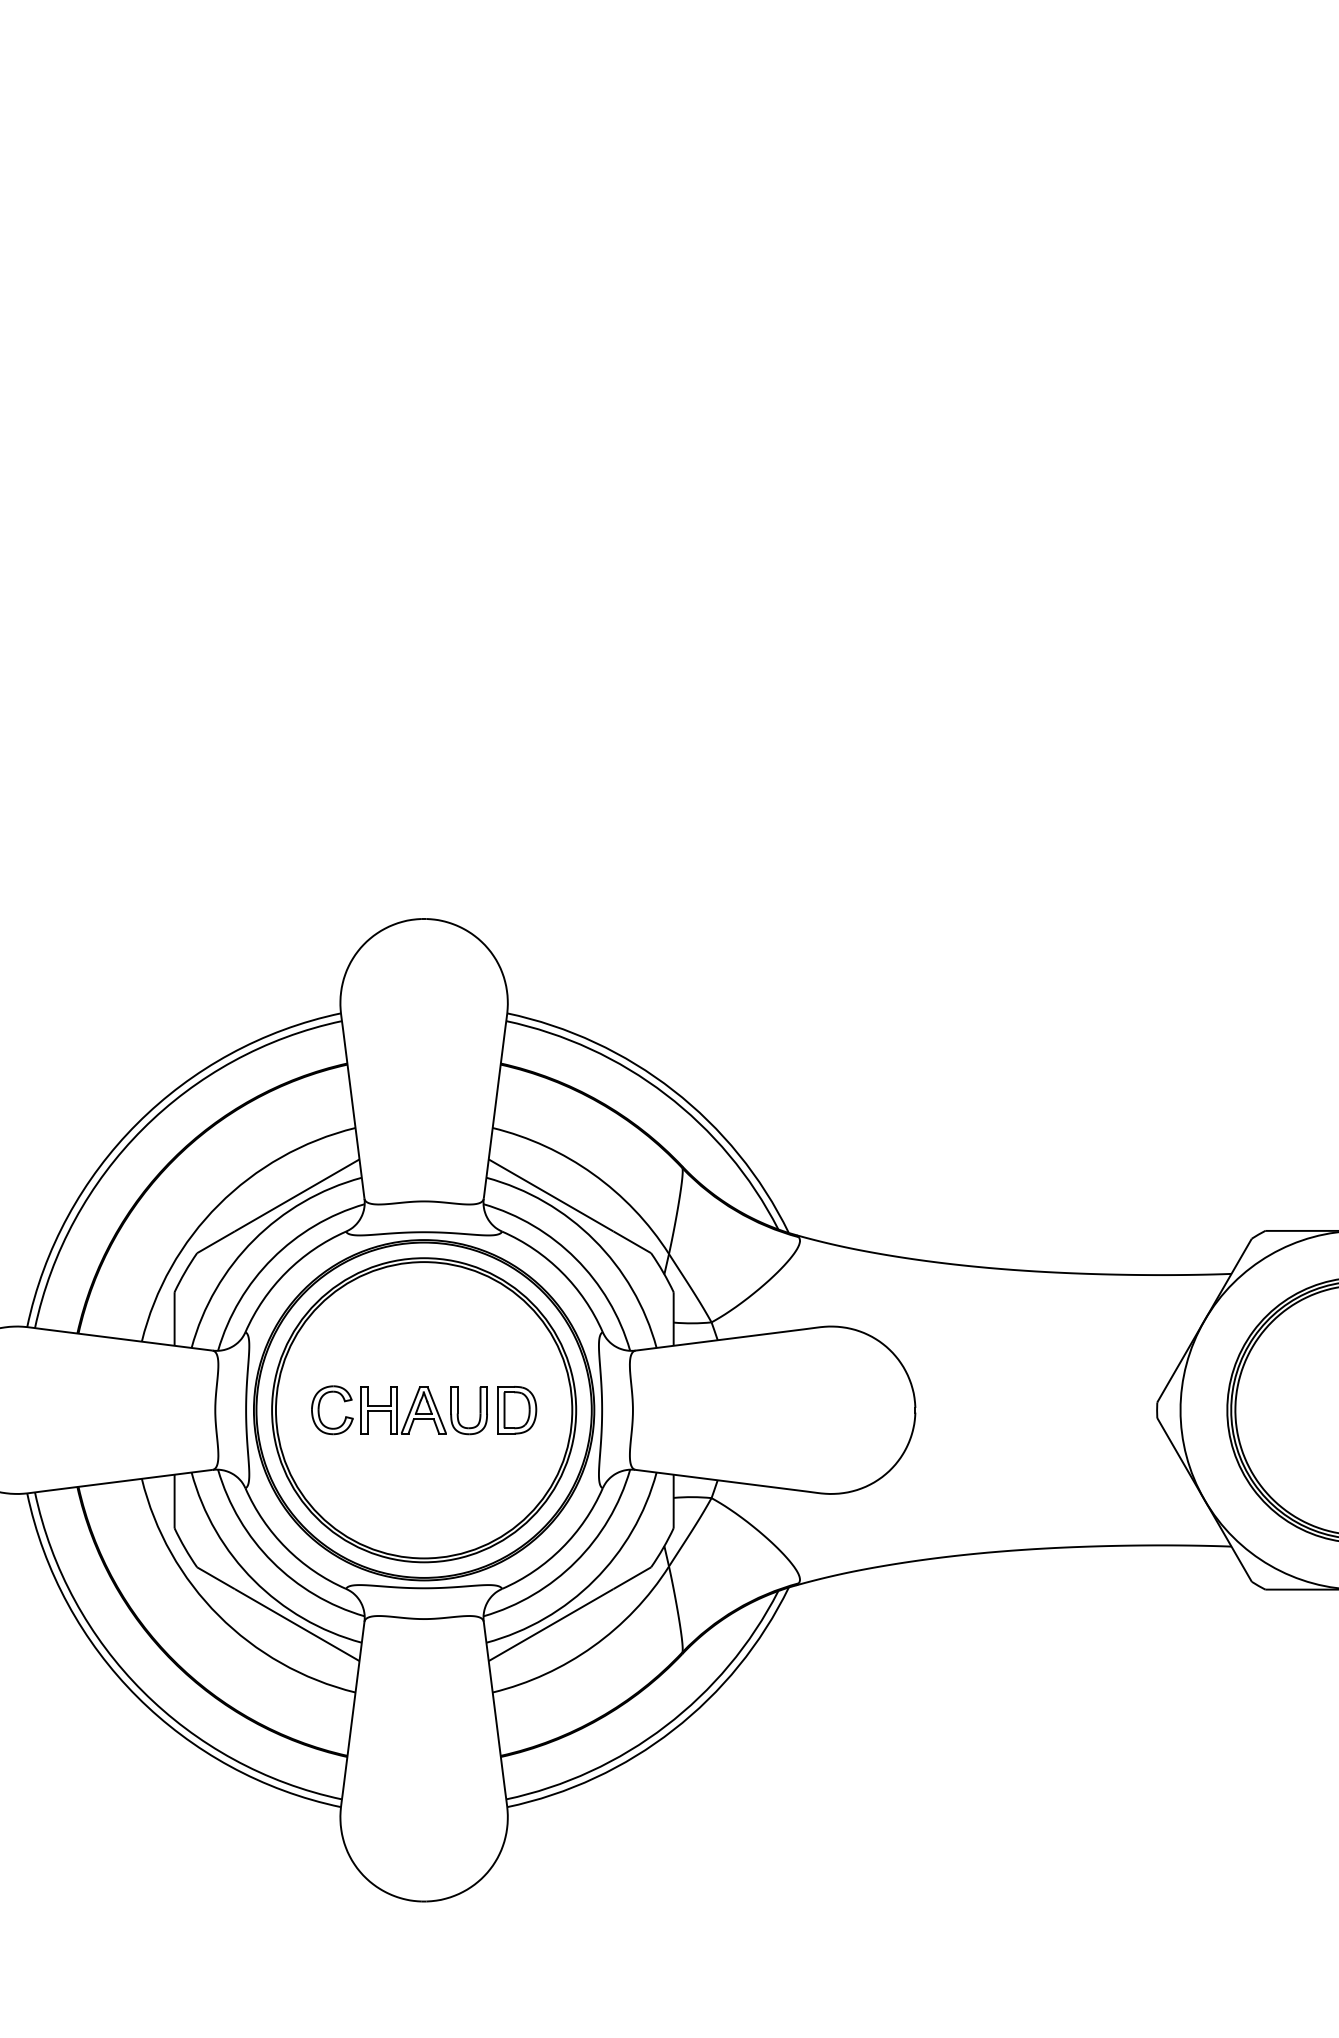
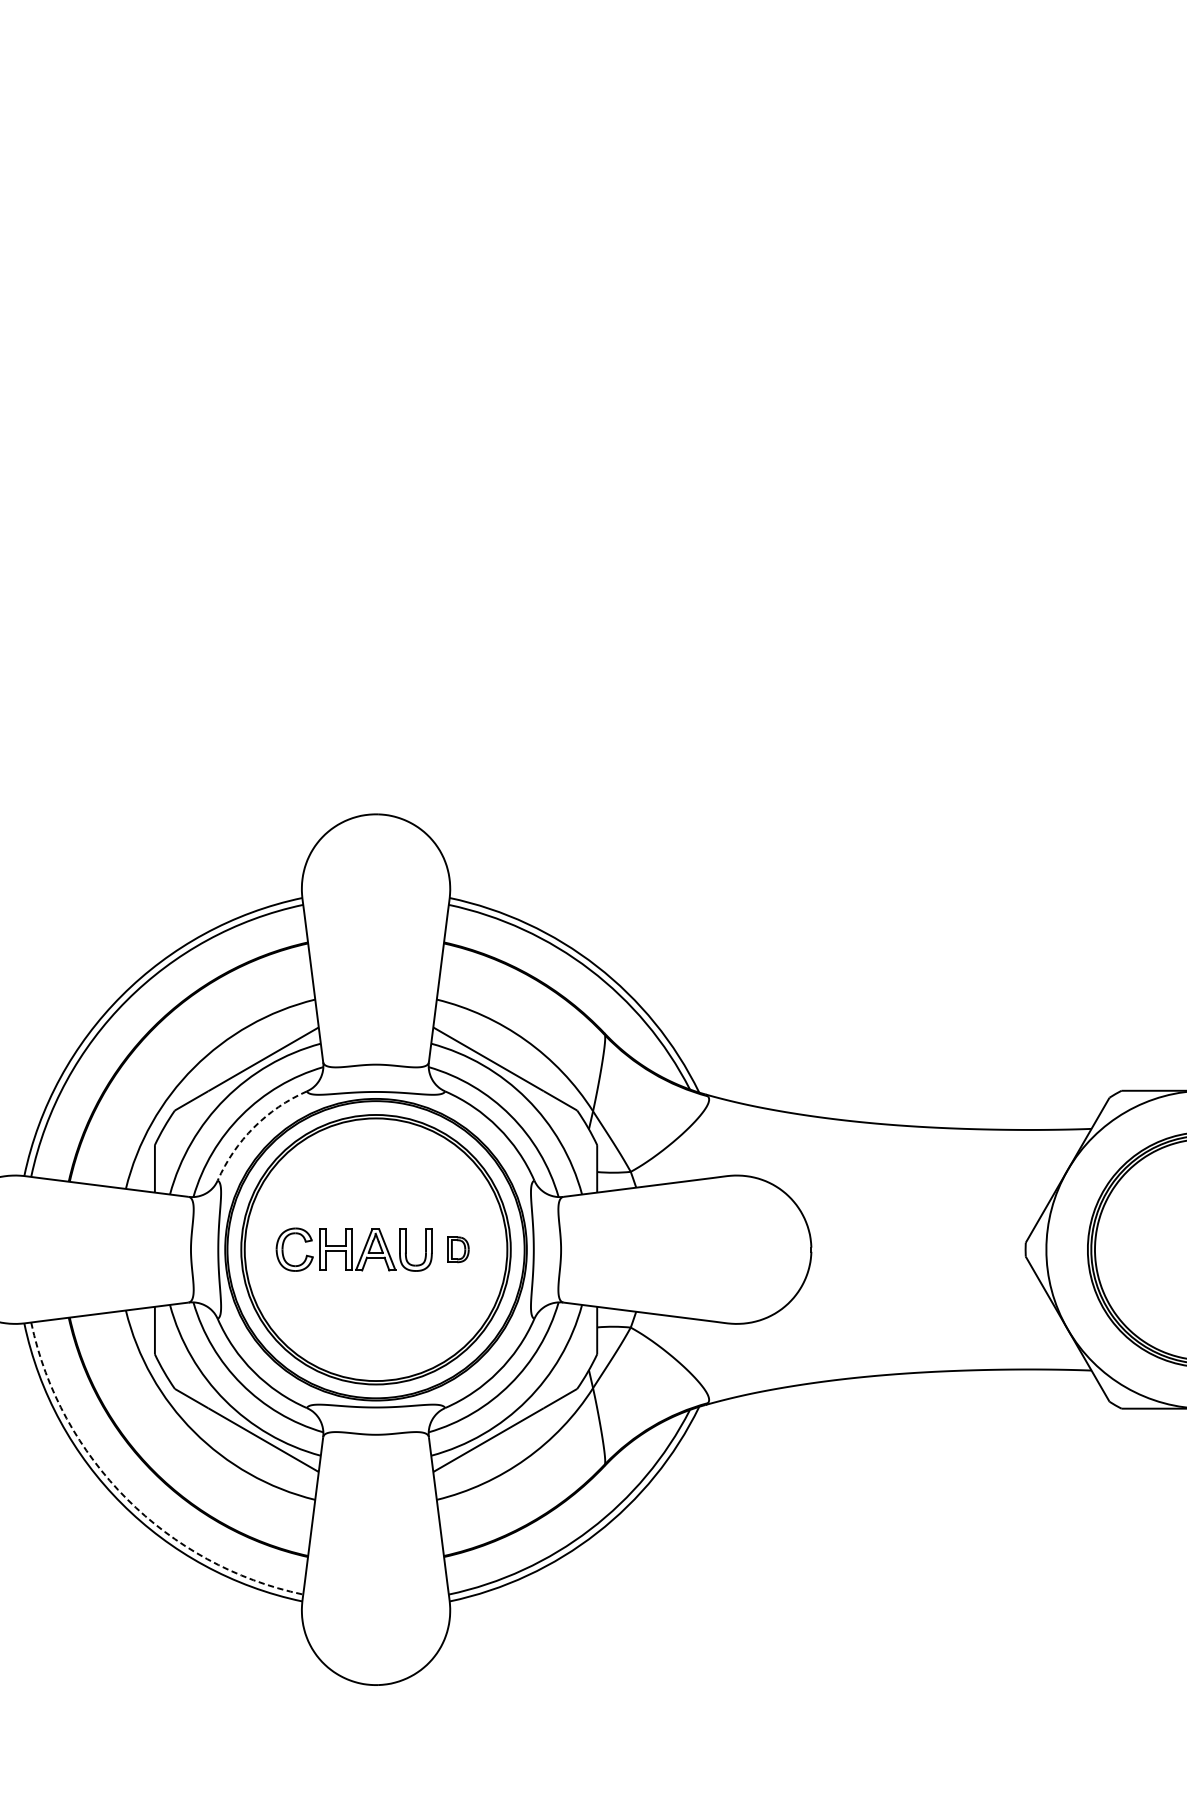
arc: (286, 1272) -> (254, 1127), solid -> dashed
part: (517, 1410) -> (458, 1249), size x0.6
arc: (142, 1691) -> (126, 1498), solid -> dashed

